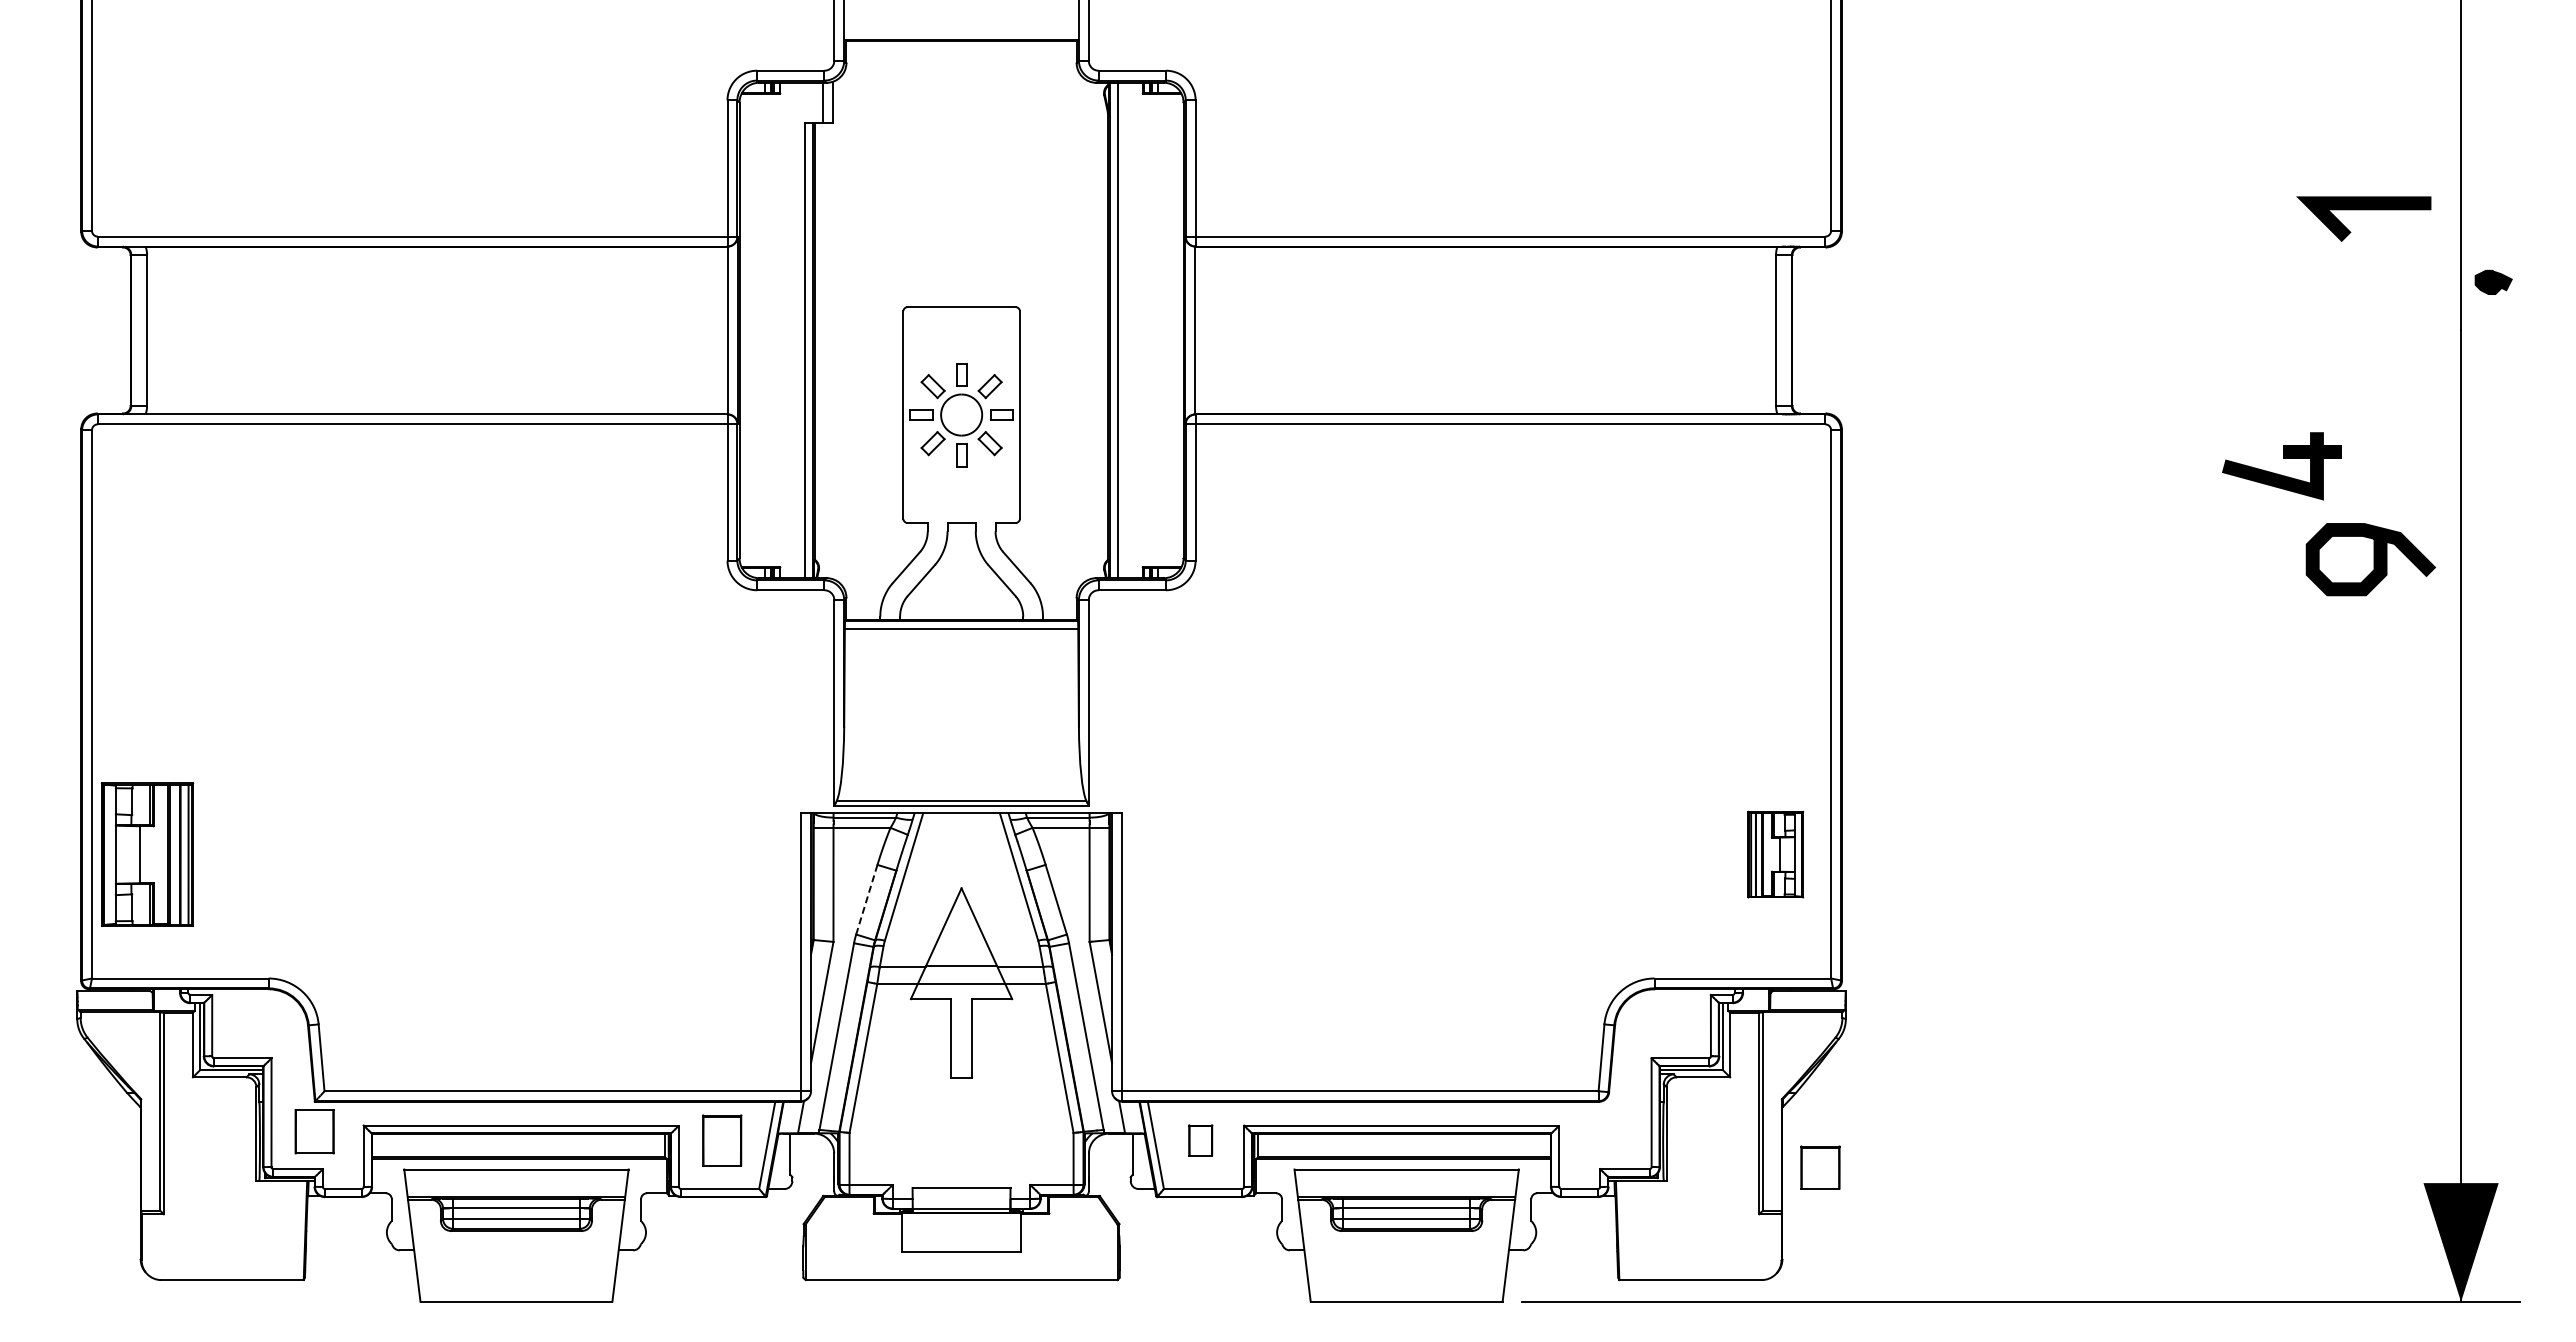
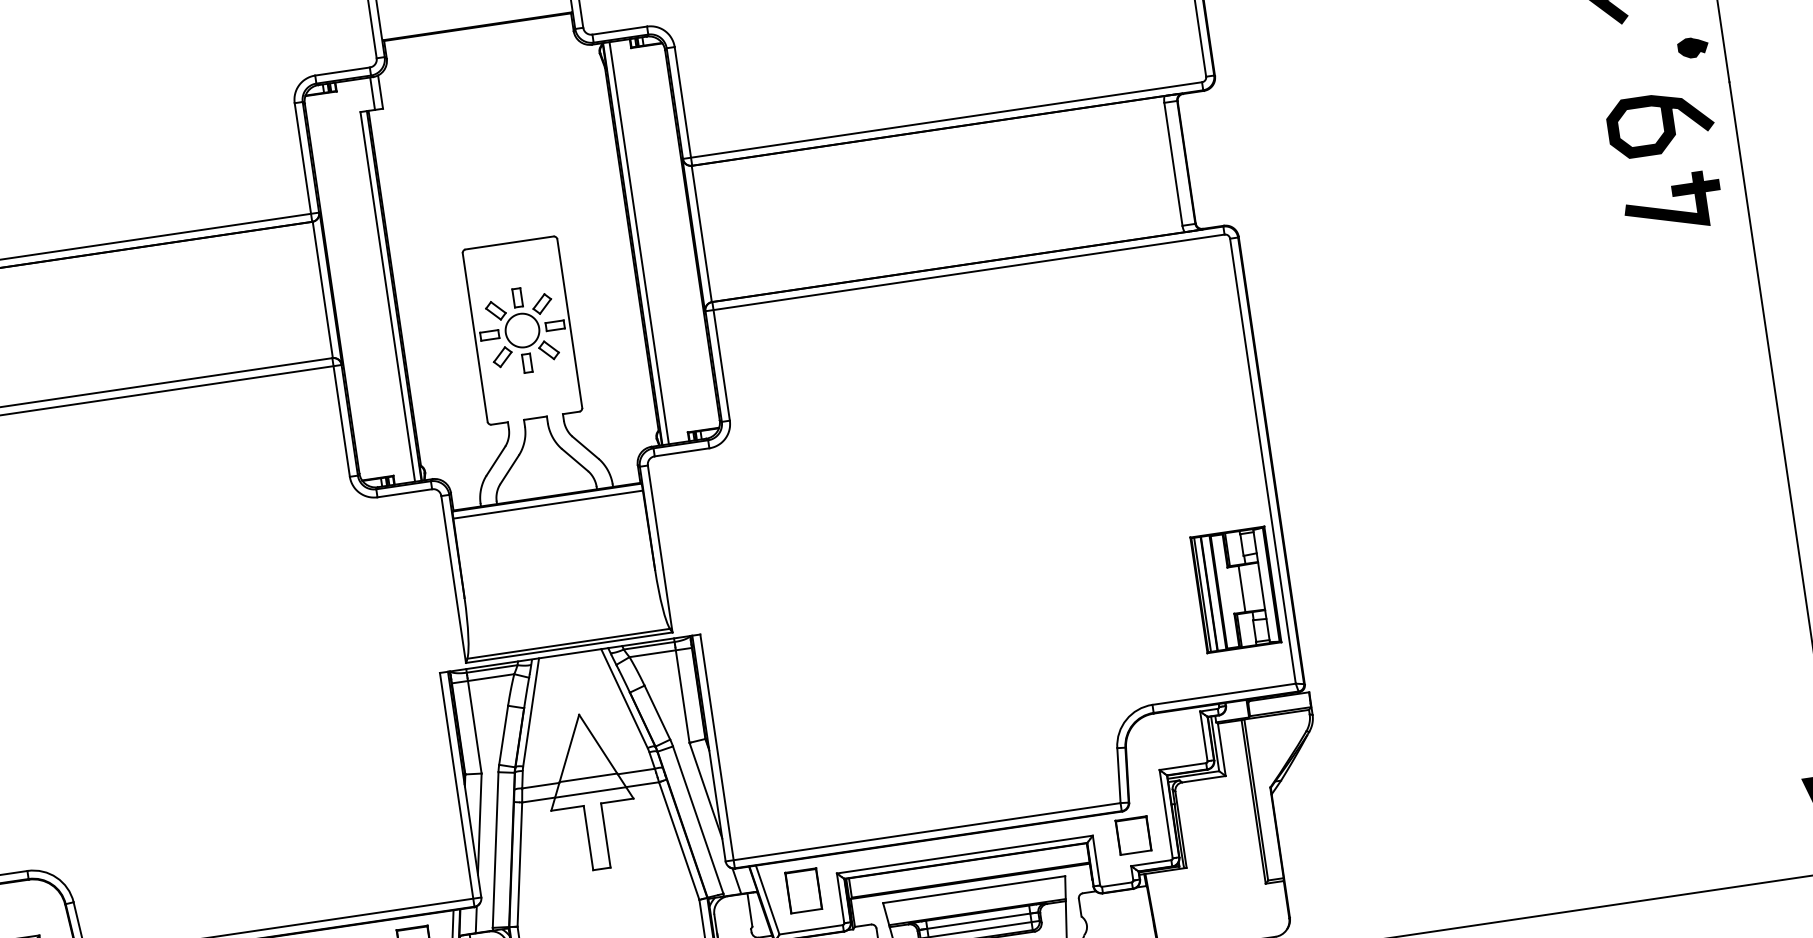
part: (2493, 281) -> (1693, 46), moved
part: (2281, 474) -> (1673, 209), moved
curve: (2373, 559) -> (1662, 123), moved
part: (1775, 854) -> (1235, 589), size x1.67
line: (866, 900) -> (503, 736), dashed -> solid
part: (1200, 1140) -> (803, 890), size x1.67
part: (1820, 1167) -> (1133, 835), moved

